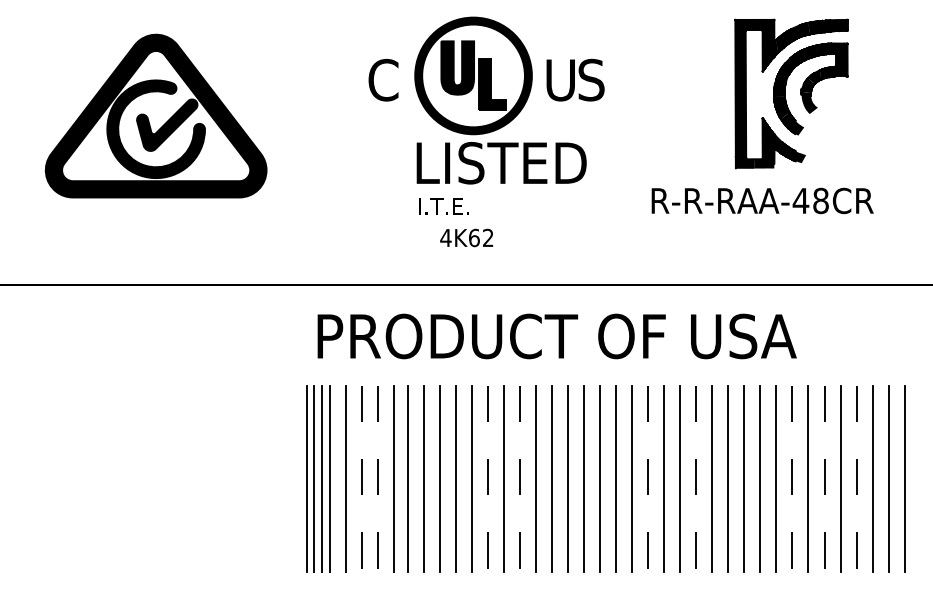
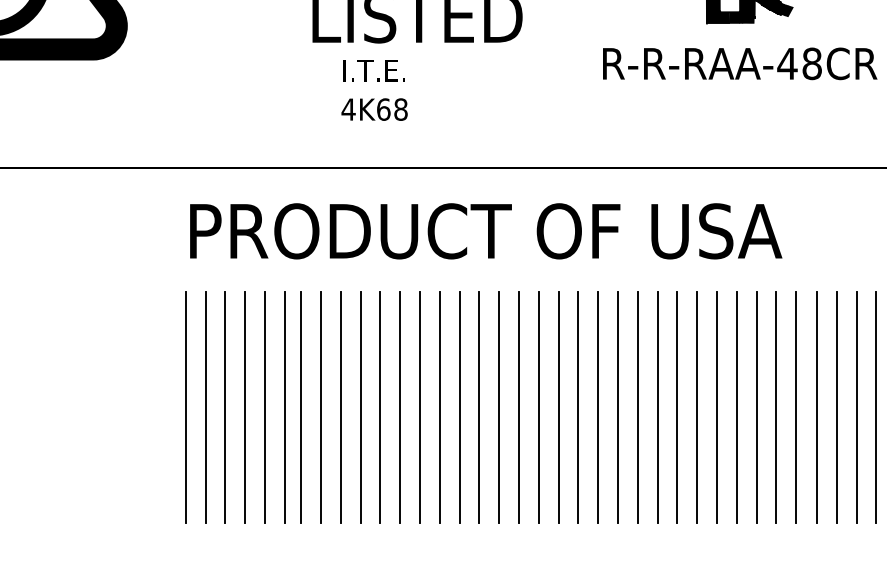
text: (443, 206) -> (374, 70), moved
text: (488, 237) -> (401, 109), 4K62 -> 4K68
line: (306, 478) -> (176, 406), removed
line: (321, 478) -> (194, 406), removed
line: (362, 479) -> (245, 408), dashed -> solid
line: (378, 479) -> (265, 408), dashed -> solid
line: (487, 479) -> (399, 408), dashed -> solid
line: (519, 479) -> (439, 408), dashed -> solid
line: (647, 479) -> (597, 408), dashed -> solid
line: (695, 479) -> (657, 408), dashed -> solid
line: (792, 479) -> (776, 408), dashed -> solid
line: (824, 479) -> (816, 408), dashed -> solid
line: (856, 479) -> (856, 408), dashed -> solid

